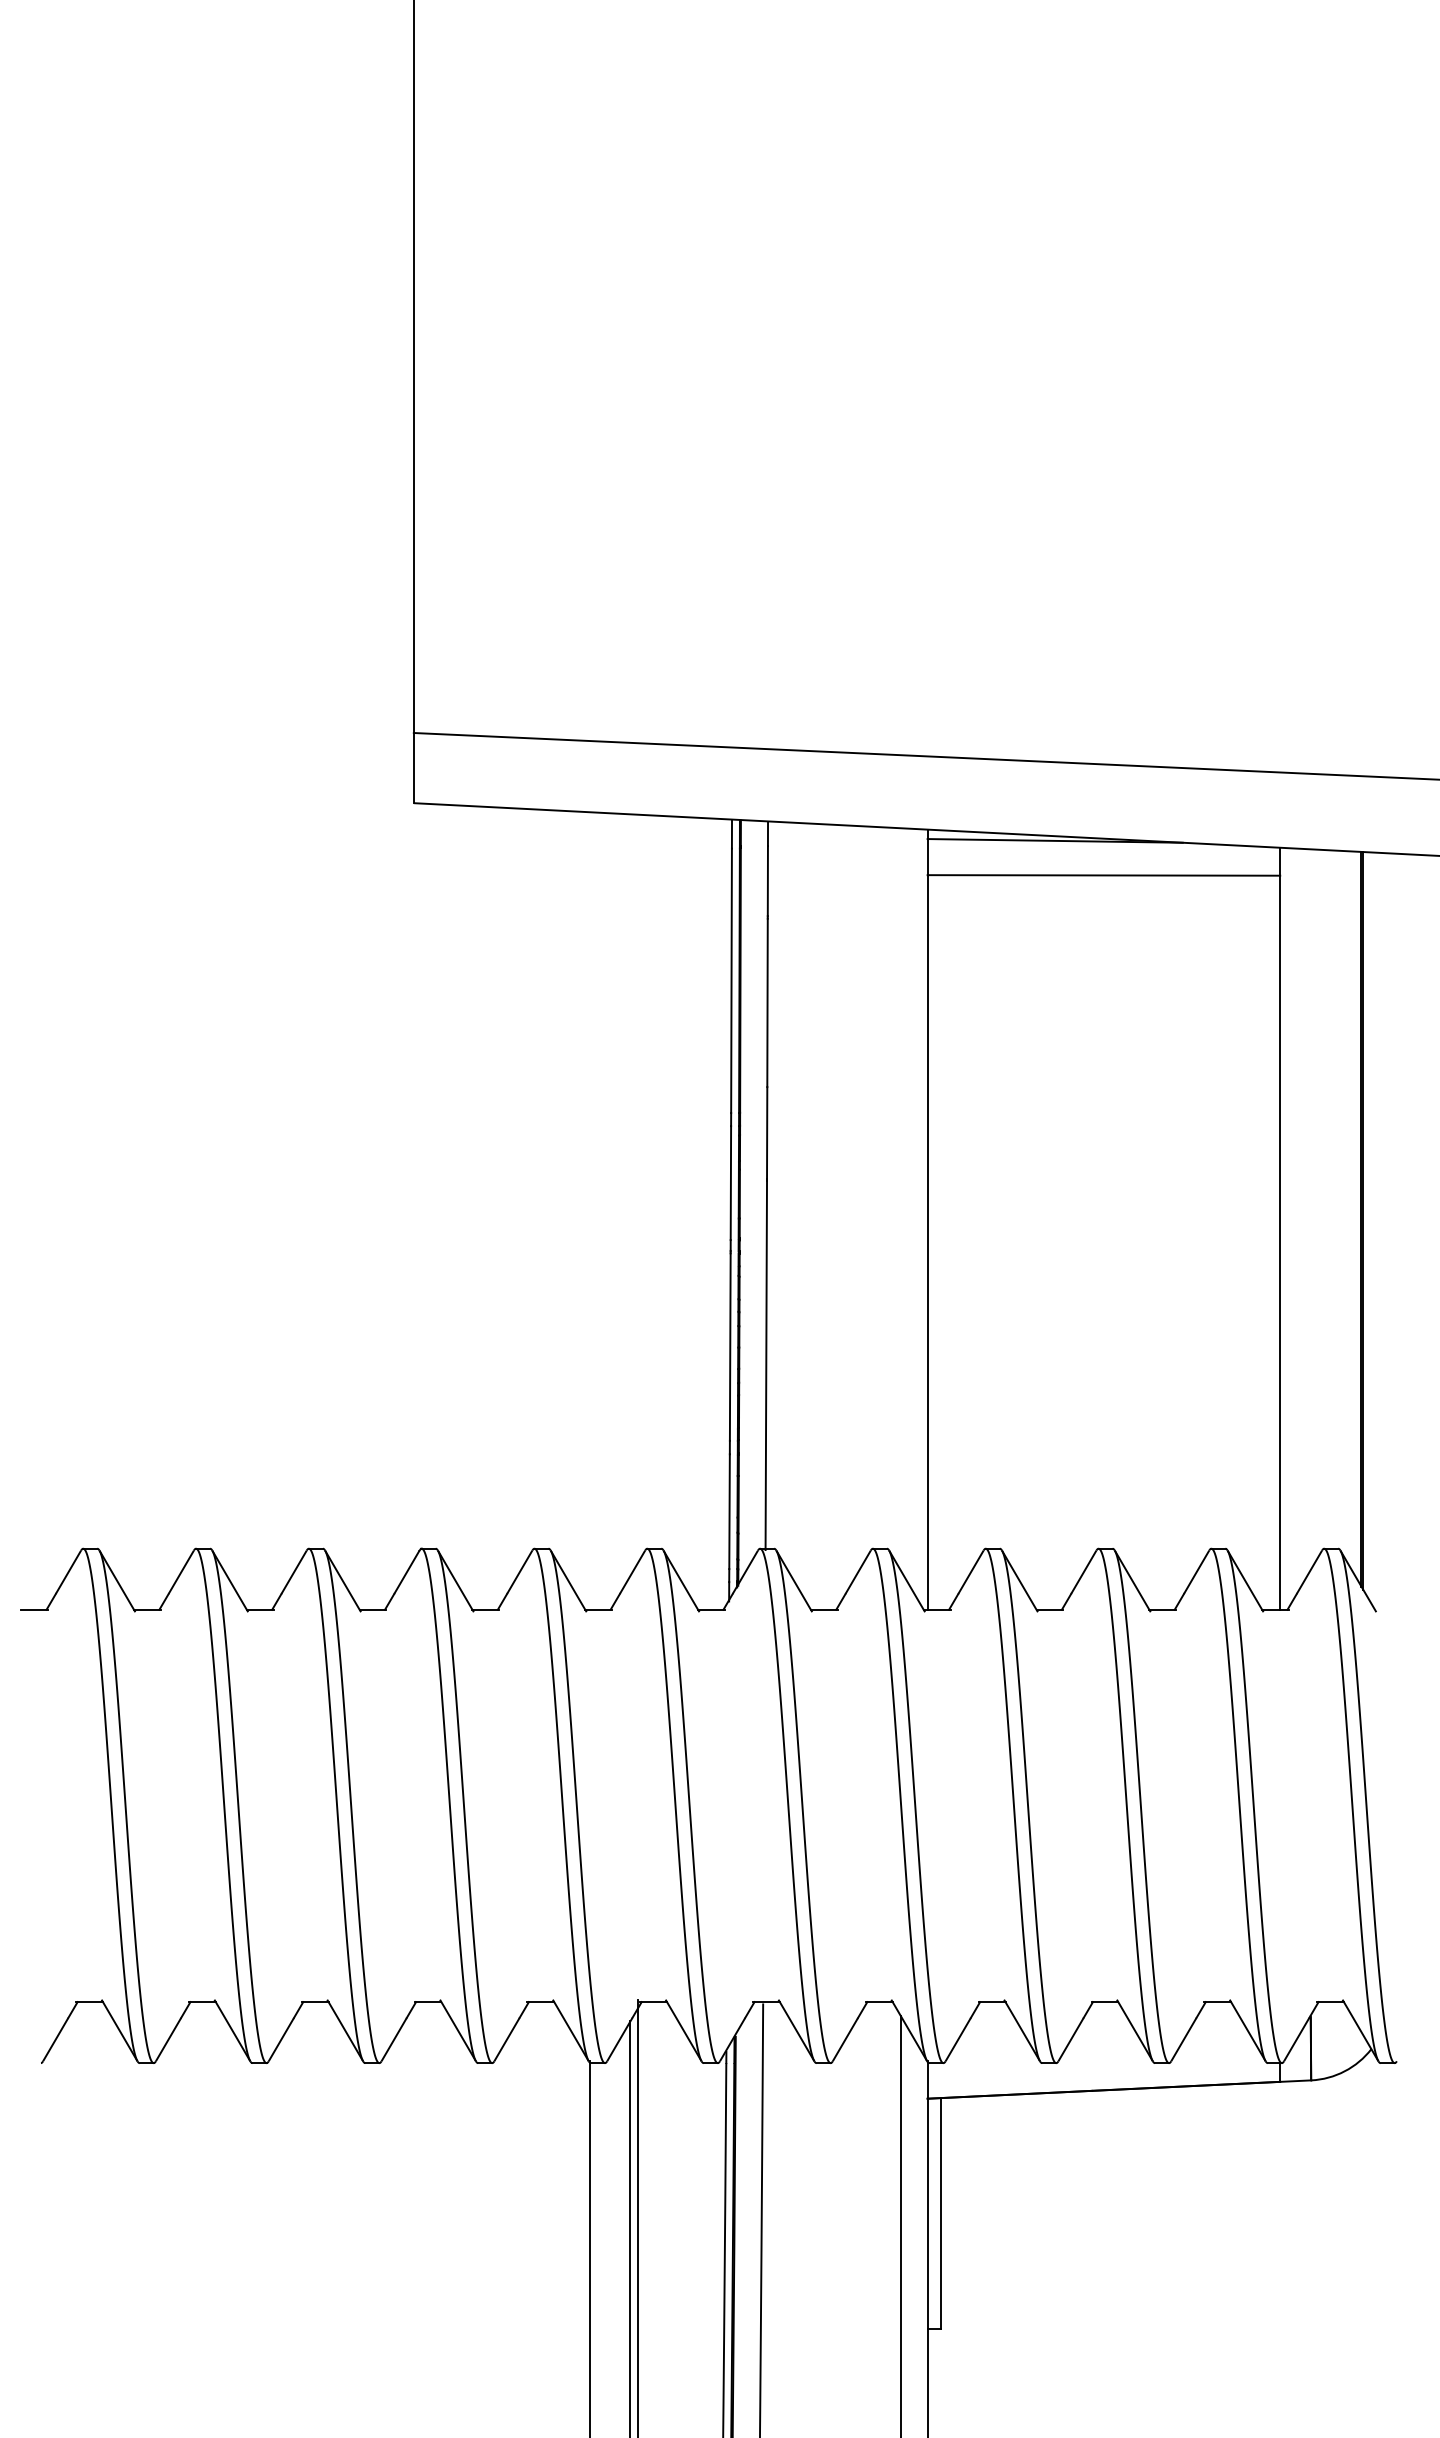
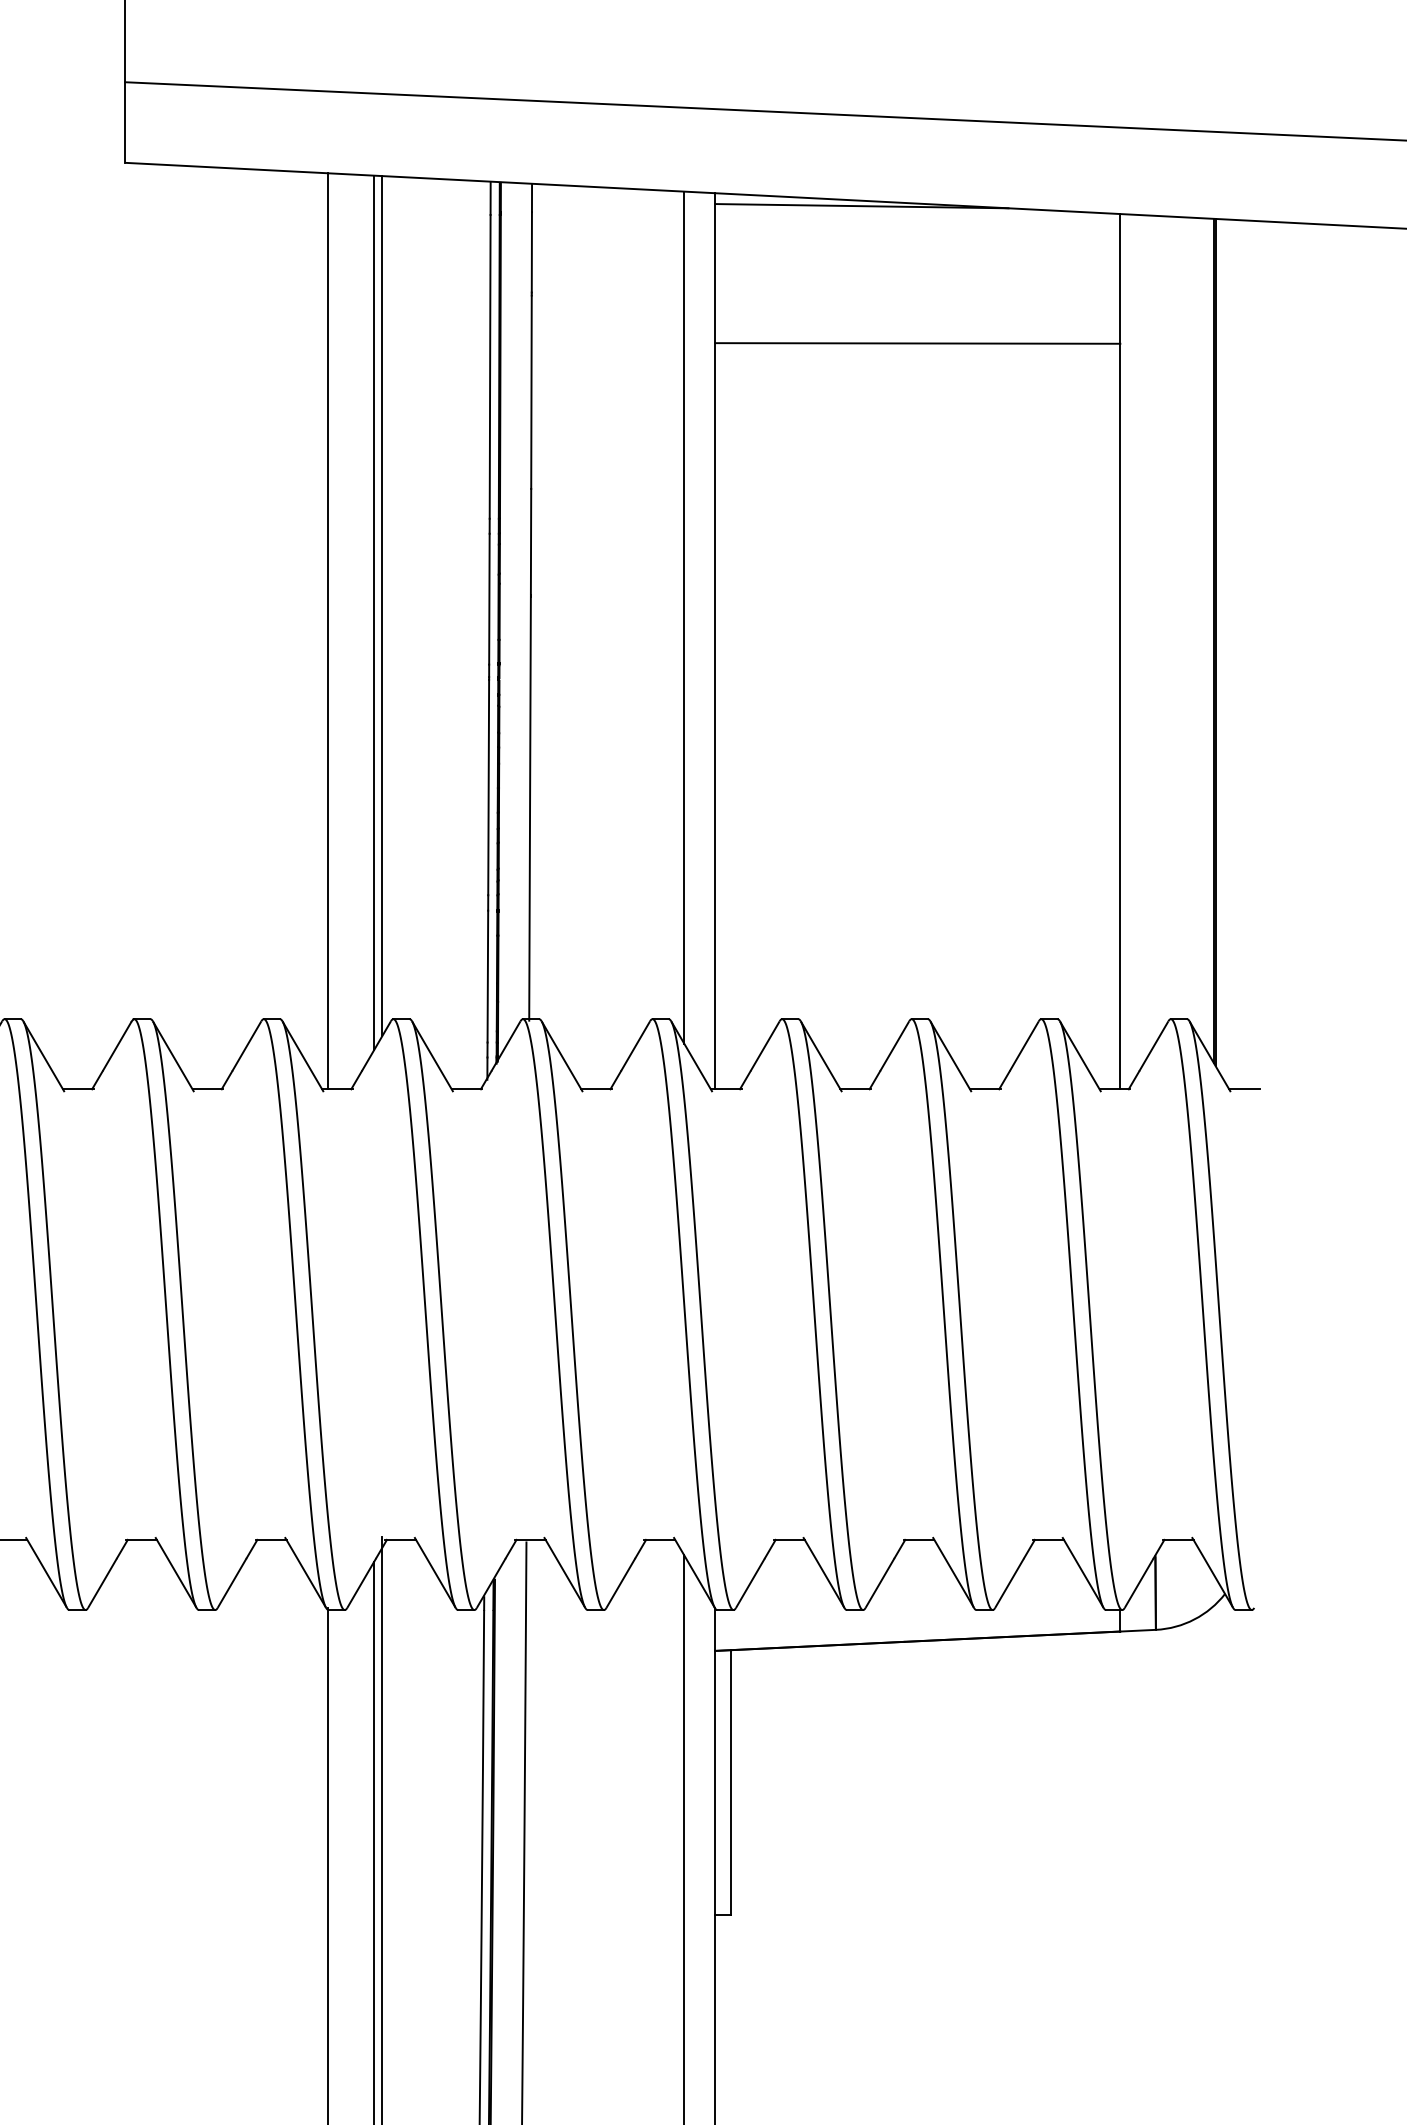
line: (1103, 875) -> (917, 343), moved
line: (637, 1188) -> (382, 605), added
line: (630, 1194) -> (374, 612), added
line: (900, 1199) -> (684, 618), added
line: (590, 1210) -> (328, 630), added
line: (1387, 1609) -> (1243, 1088), added

